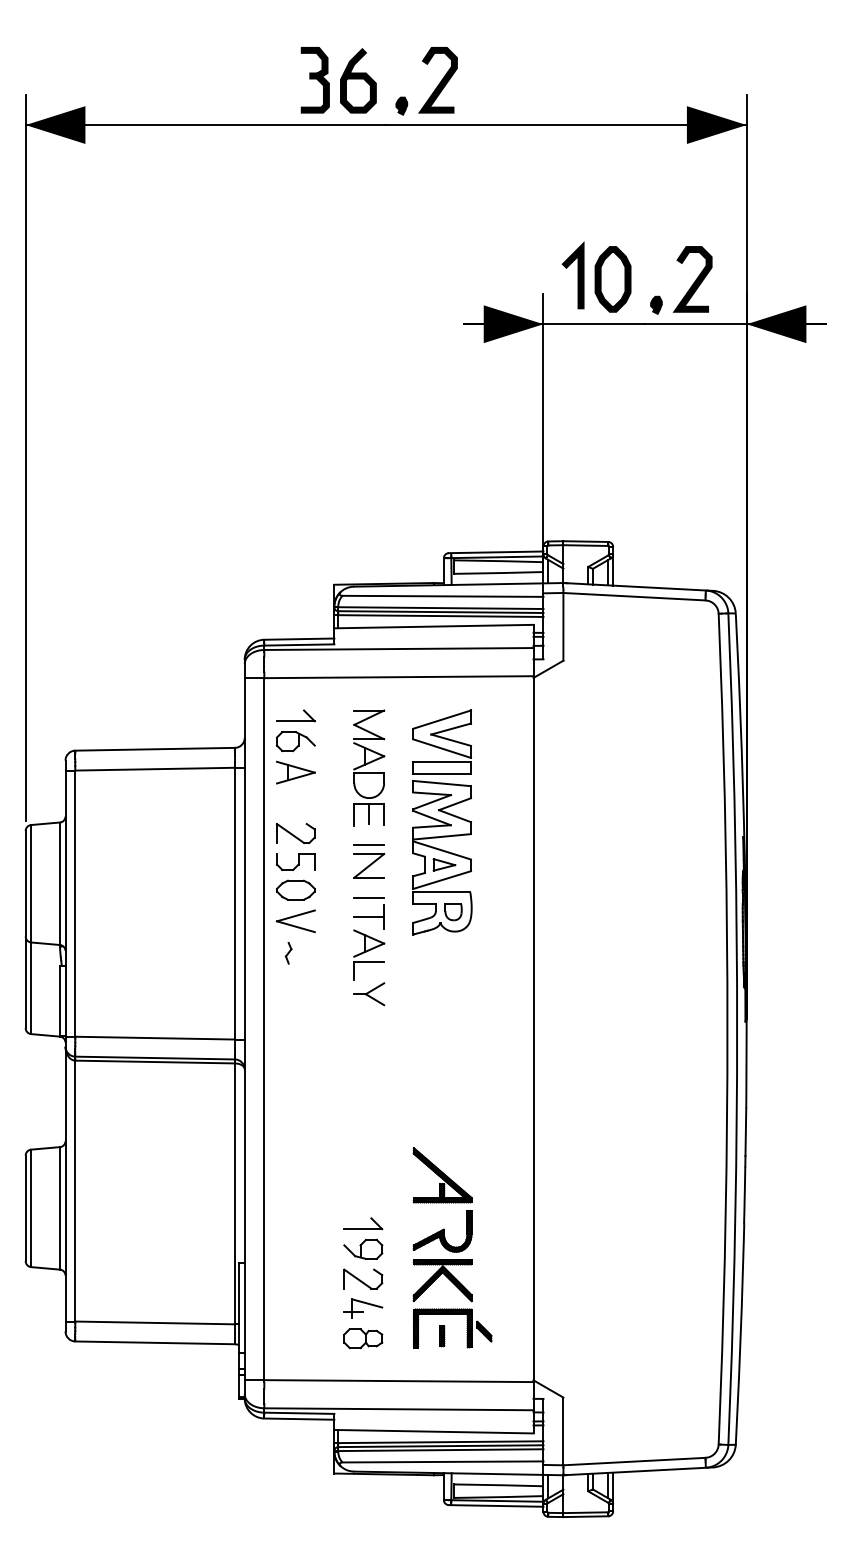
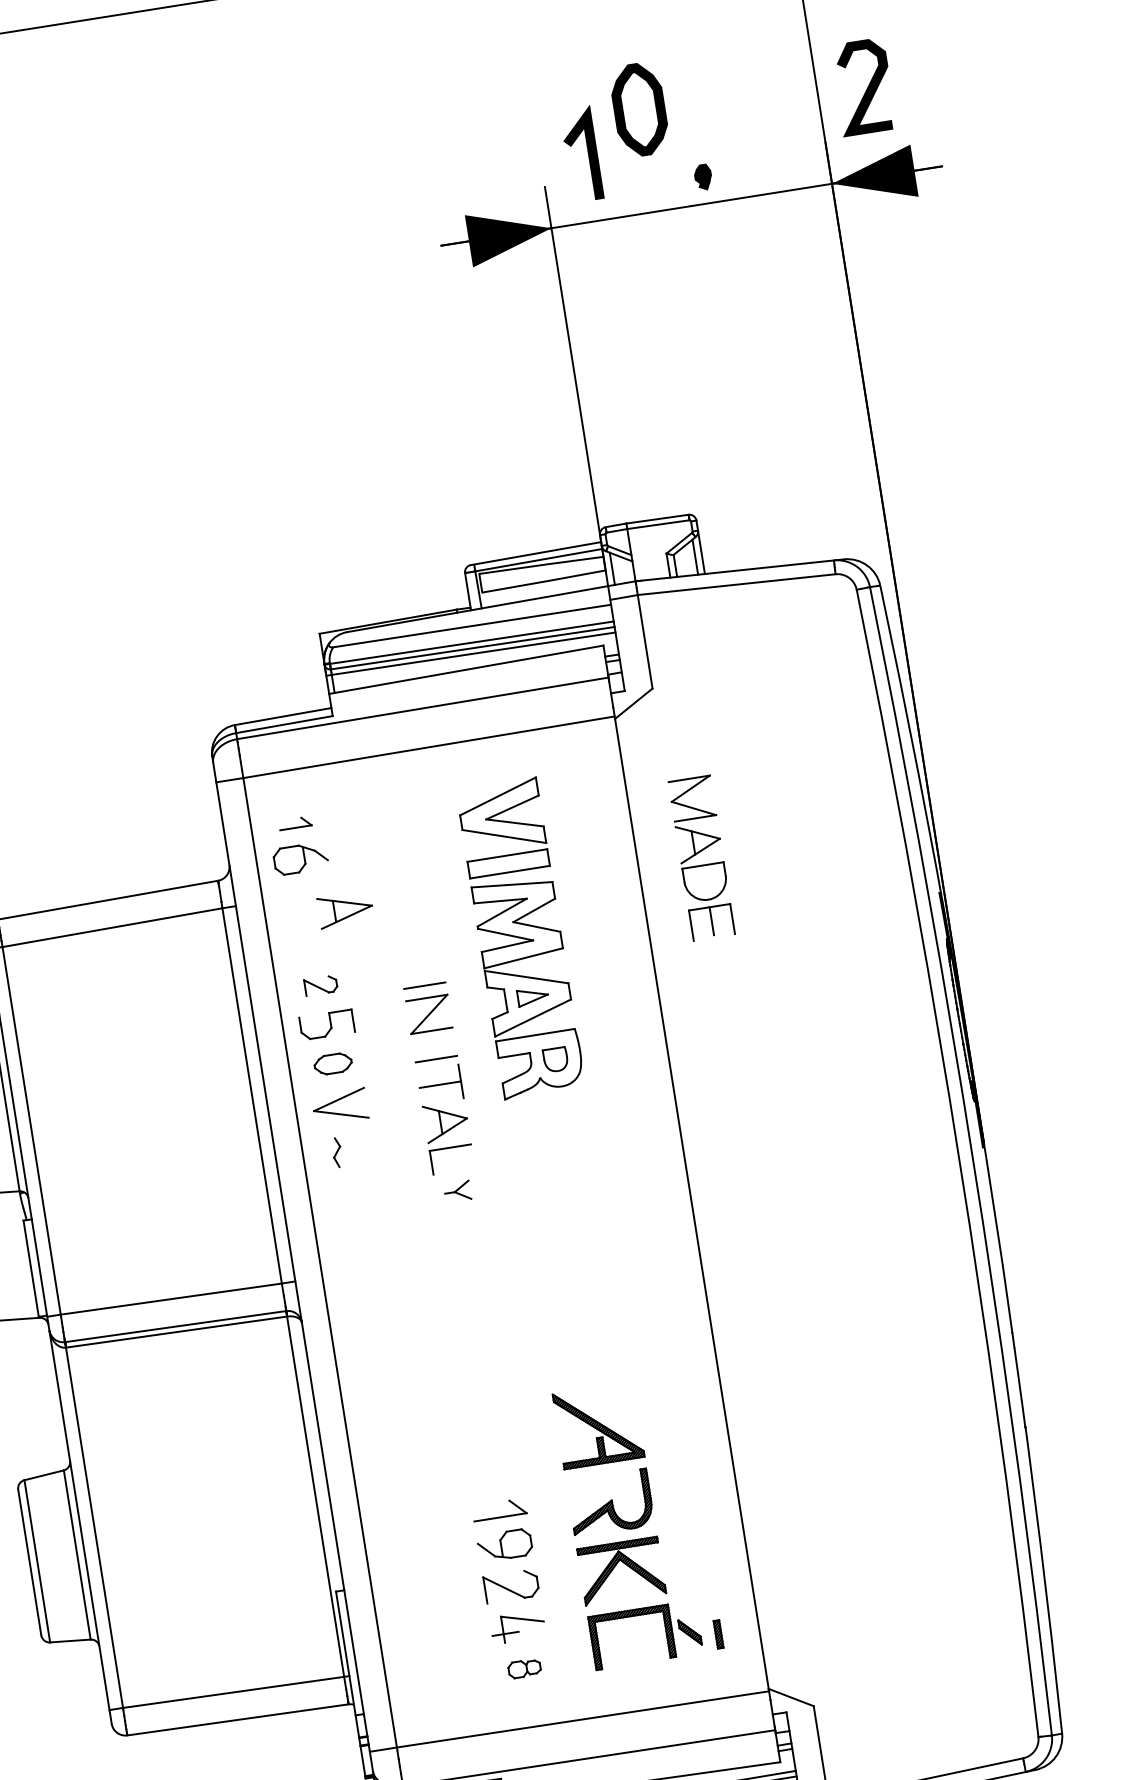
part: (612, 279) -> (638, 110), moved
curve: (694, 281) -> (866, 89), moved
part: (295, 715) -> (294, 822), size x0.6
part: (369, 767) -> (702, 857), moved
part: (295, 772) -> (345, 909), moved
part: (295, 833) -> (320, 985), size x0.6
part: (295, 889) -> (332, 1063), size x0.7
part: (369, 994) -> (457, 1191), size x0.6
part: (442, 1336) -> (719, 1634), moved
part: (363, 1338) -> (524, 1668), size x0.6

